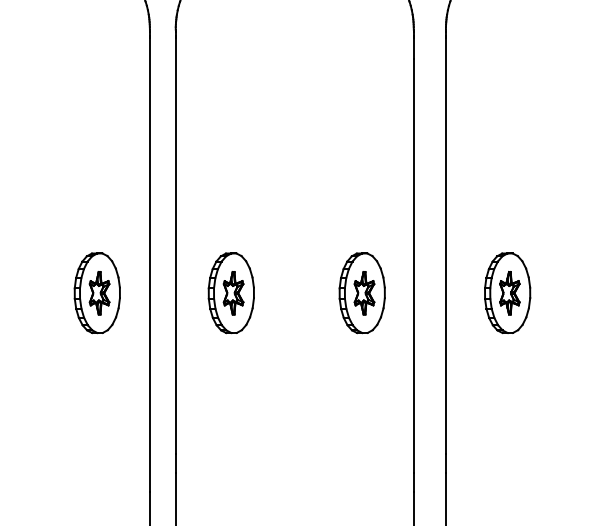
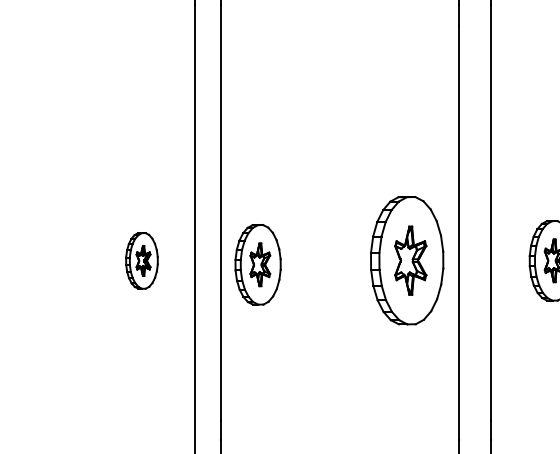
part: (96, 293) -> (141, 261), size x0.7
part: (230, 293) -> (257, 265), moved
part: (361, 293) -> (406, 261), size x1.6

